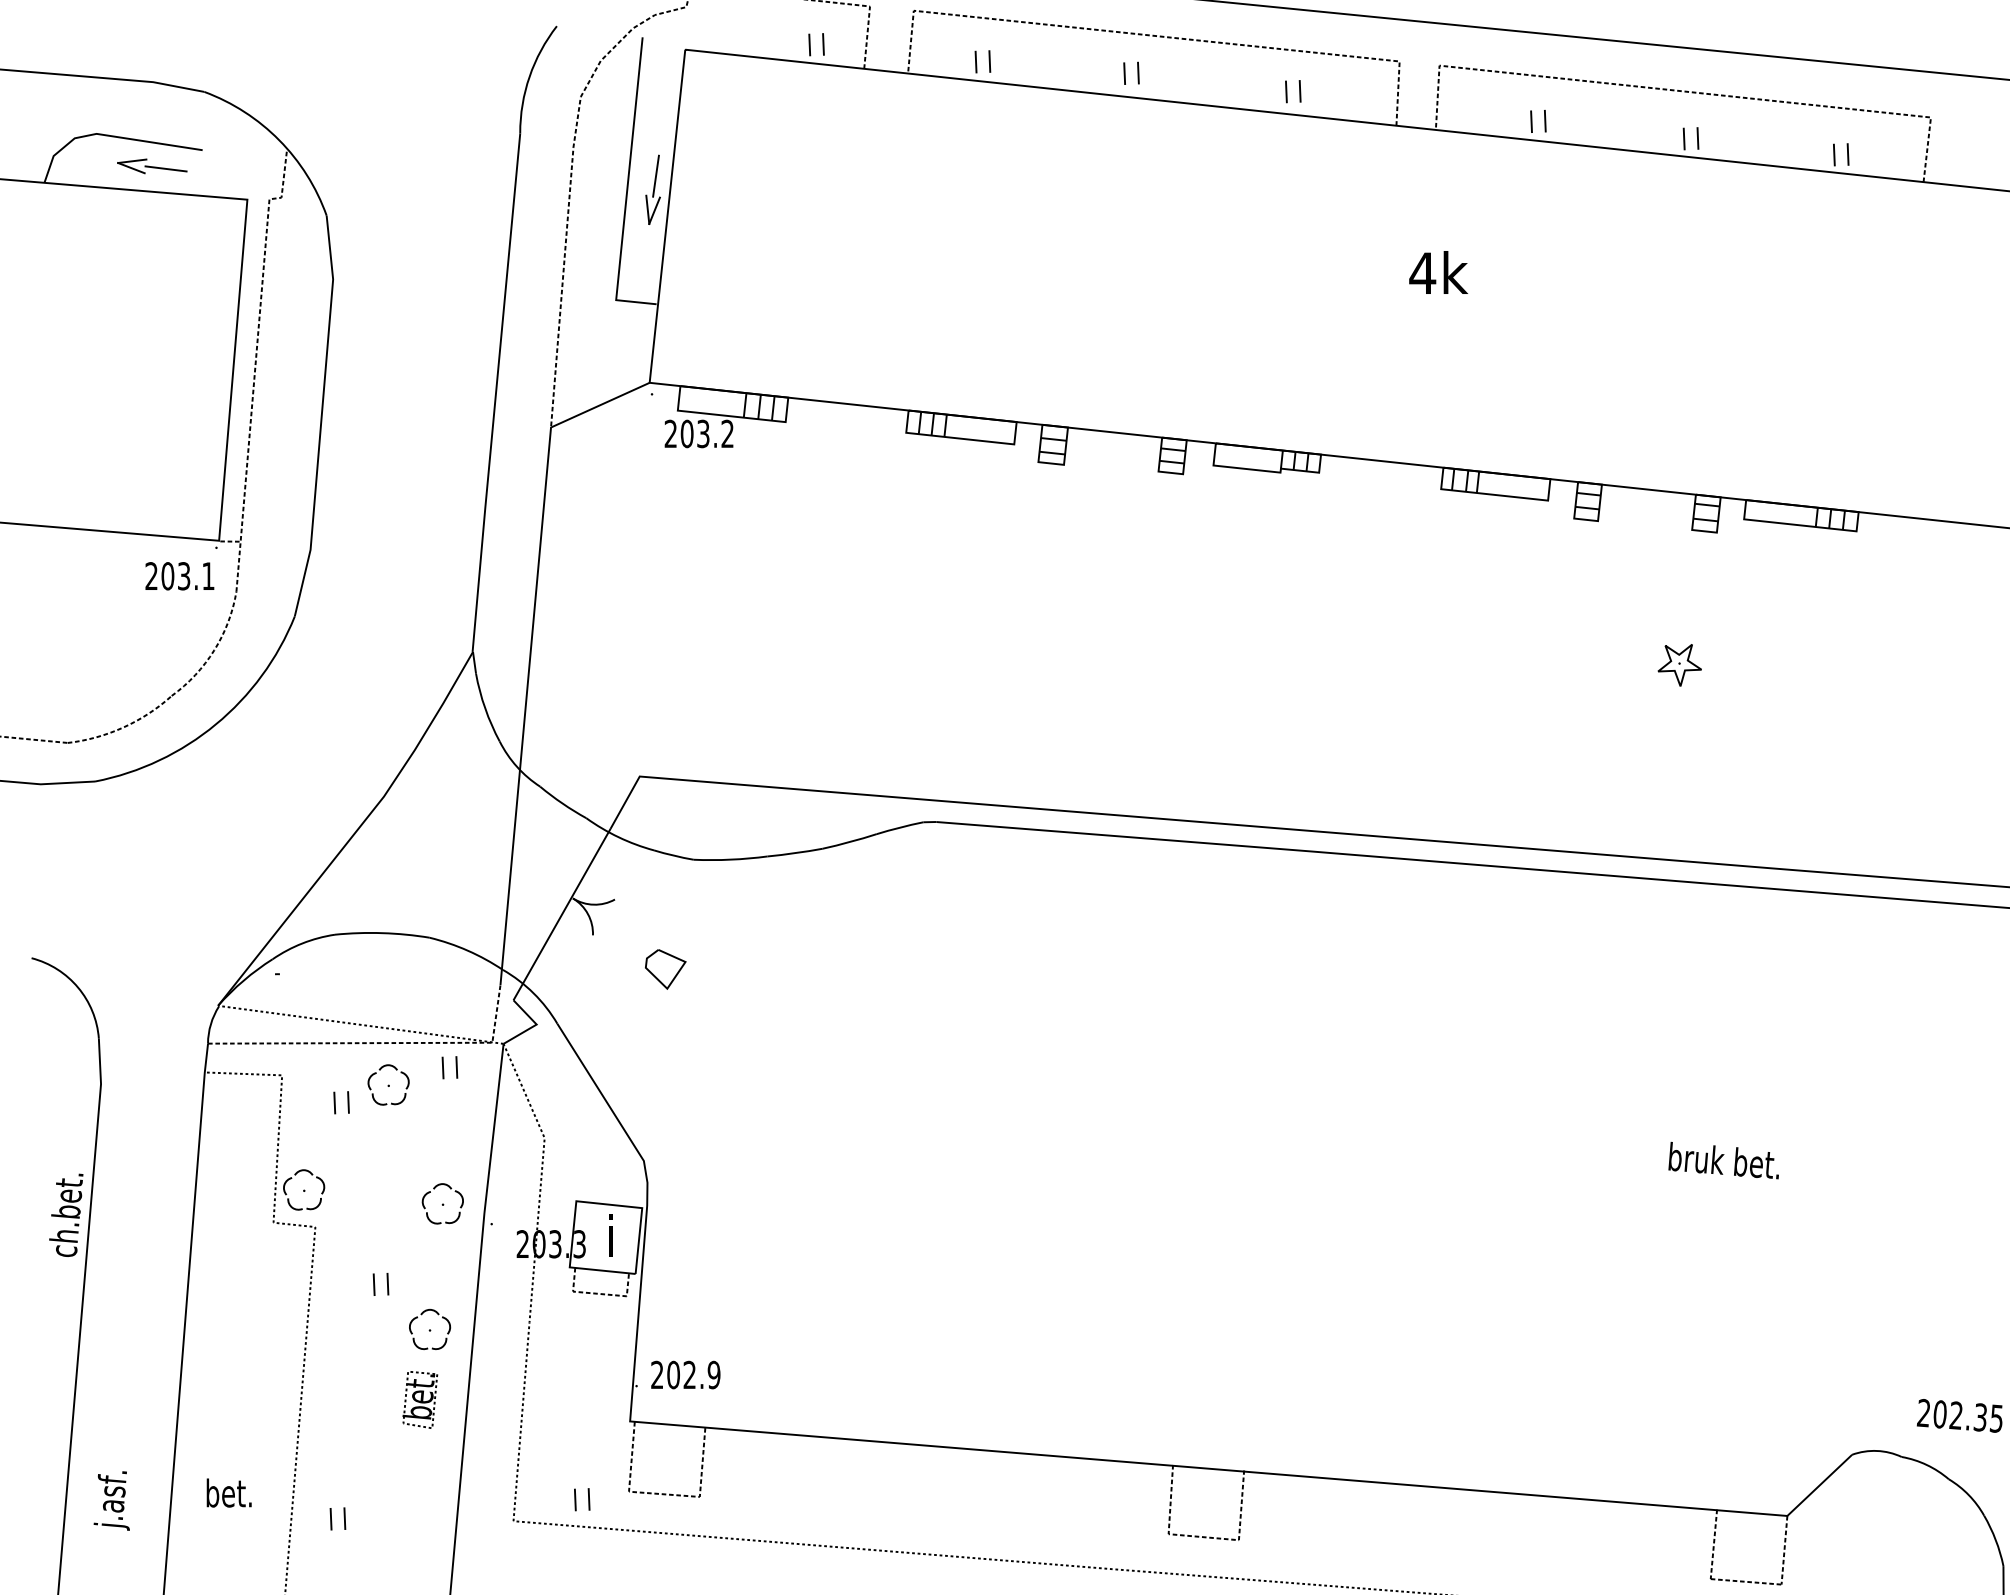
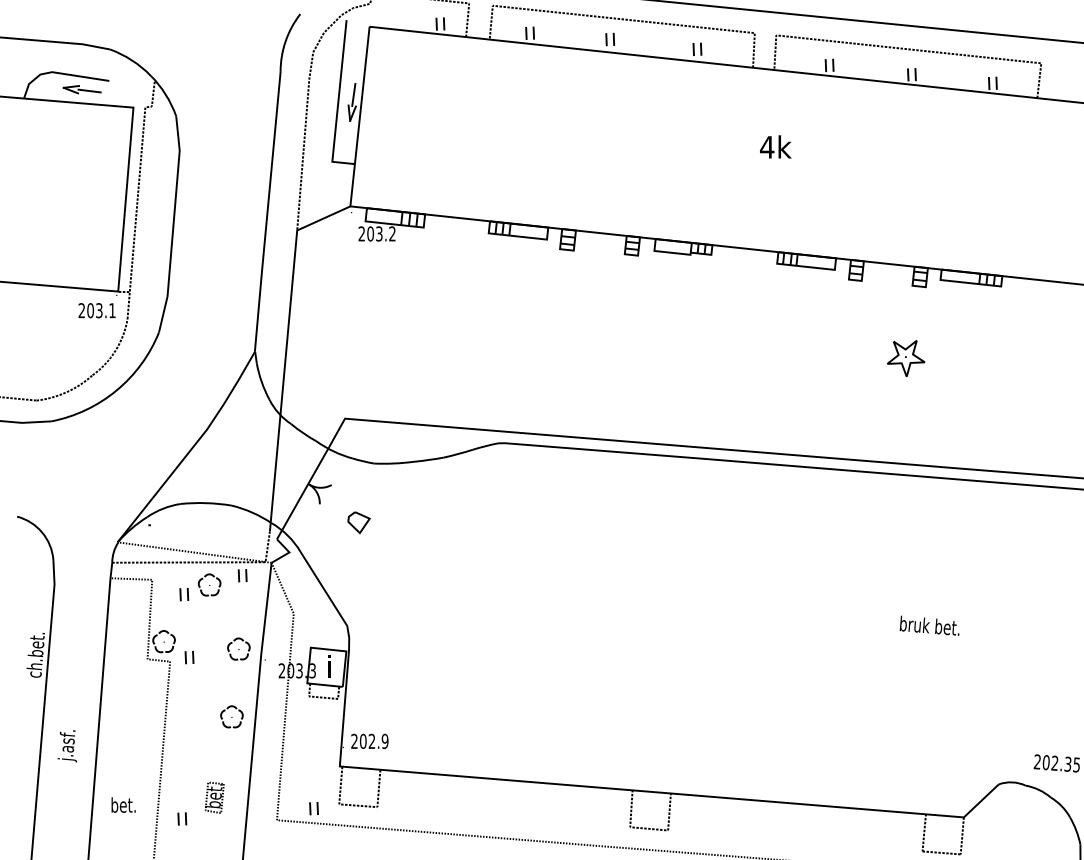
part: (1679, 664) -> (905, 358), size x1.6
part: (380, 1284) -> (189, 657), moved
part: (419, 1399) -> (214, 797), moved
text: (110, 1501) -> (66, 746), moved

